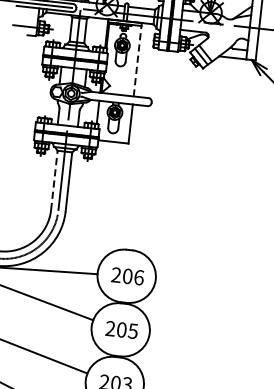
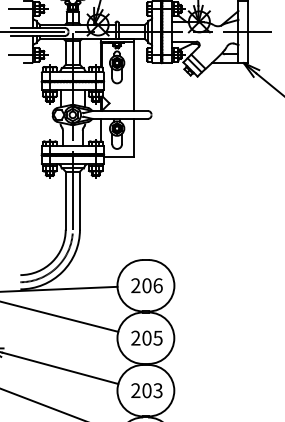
line: (137, 60) -> (133, 75), dashed -> solid
line: (54, 180) -> (65, 200), dashed -> solid

